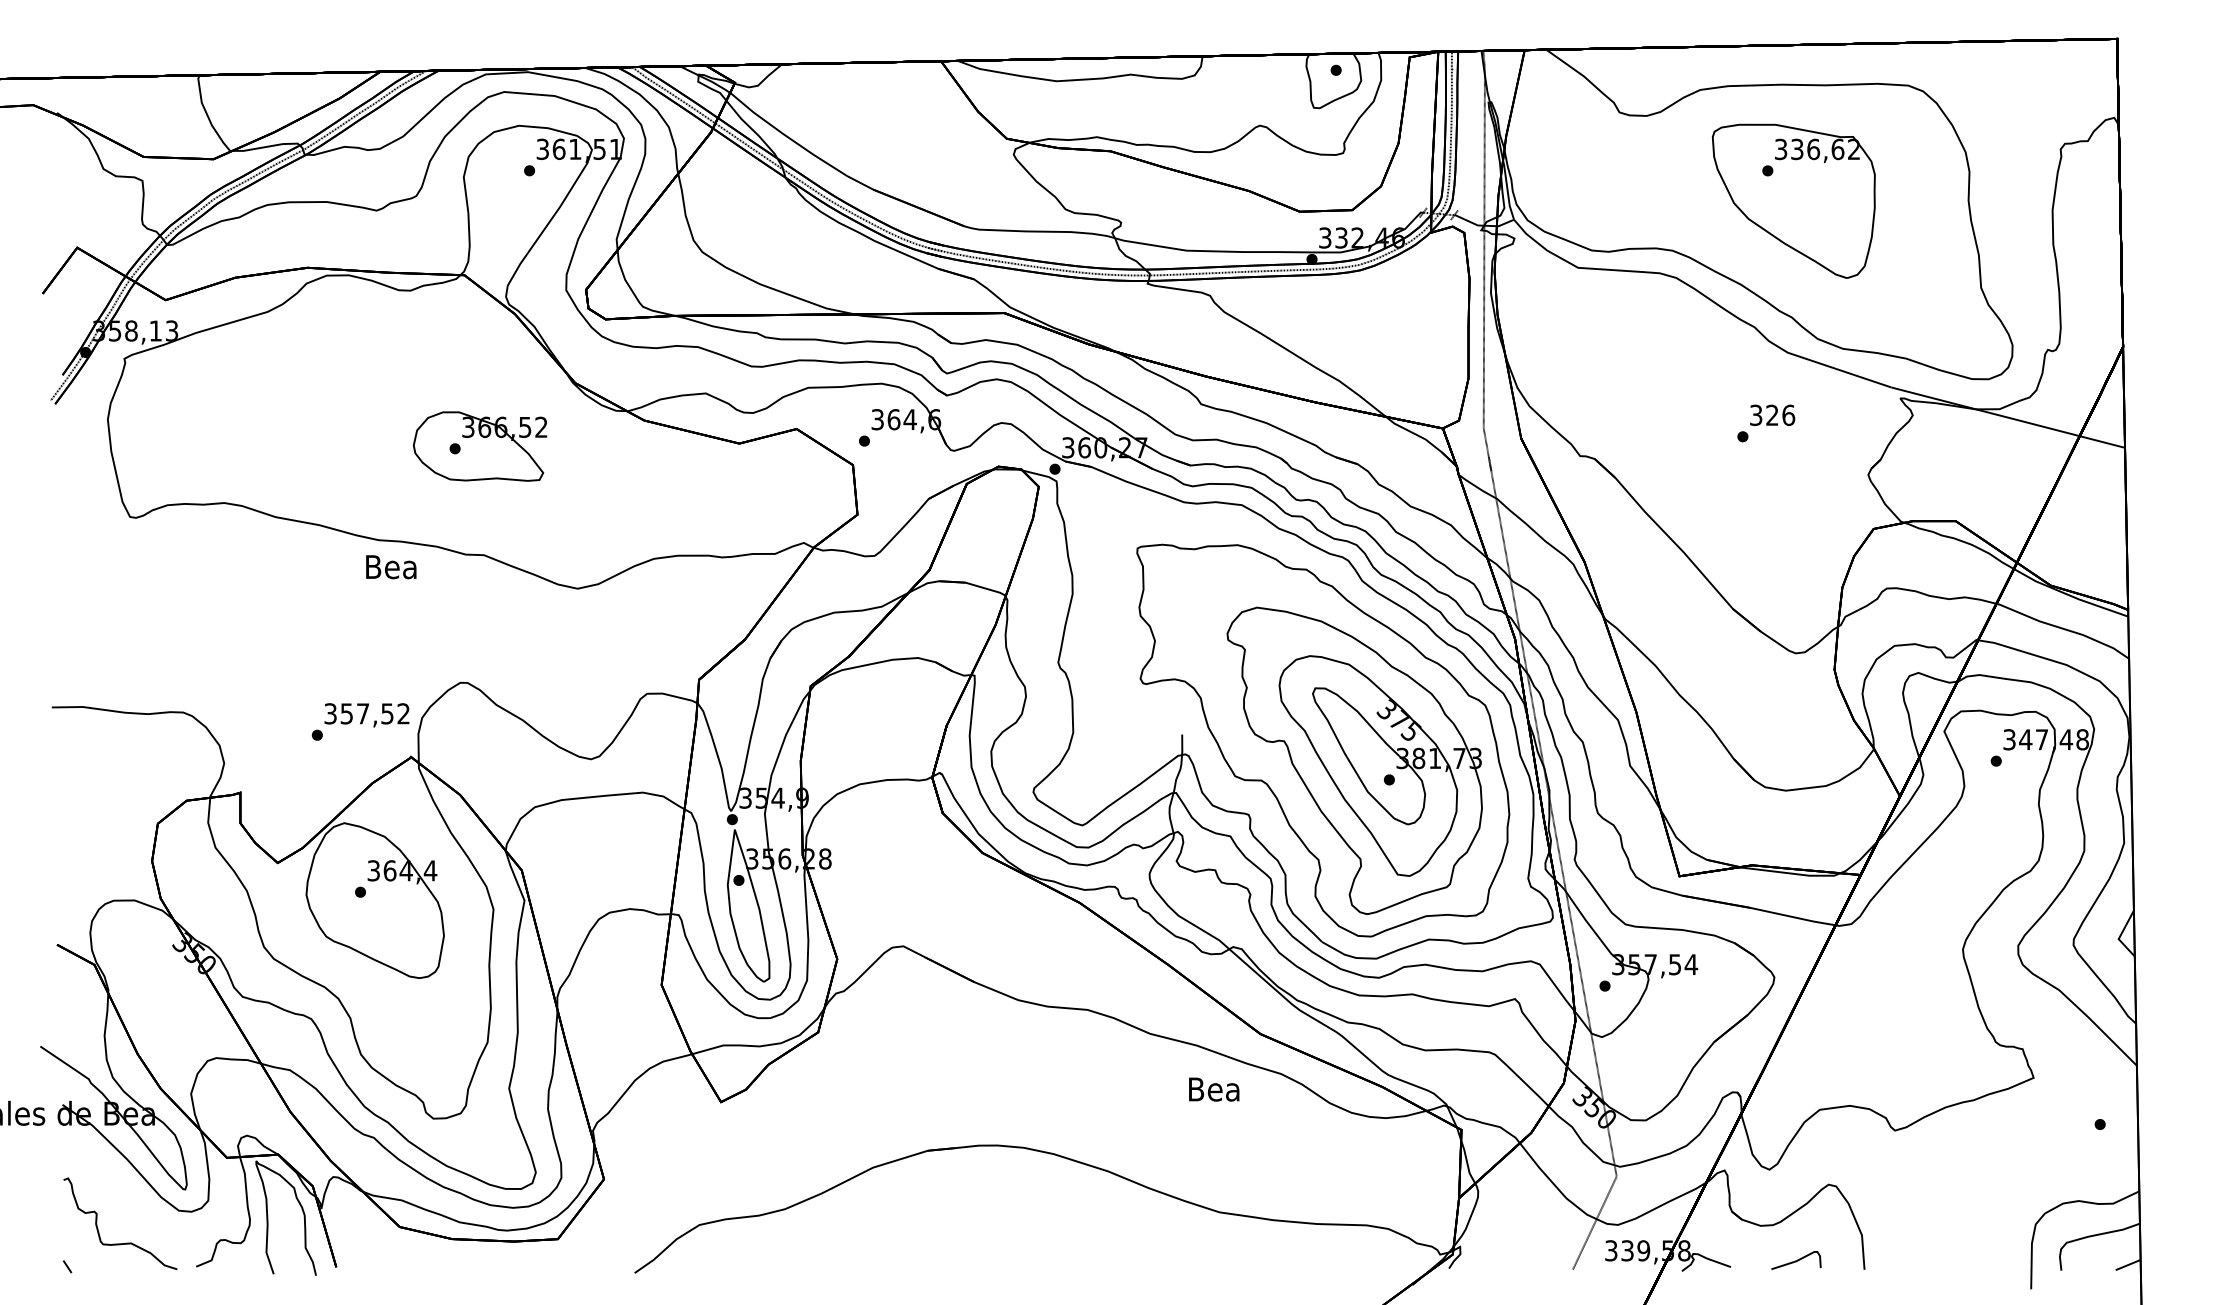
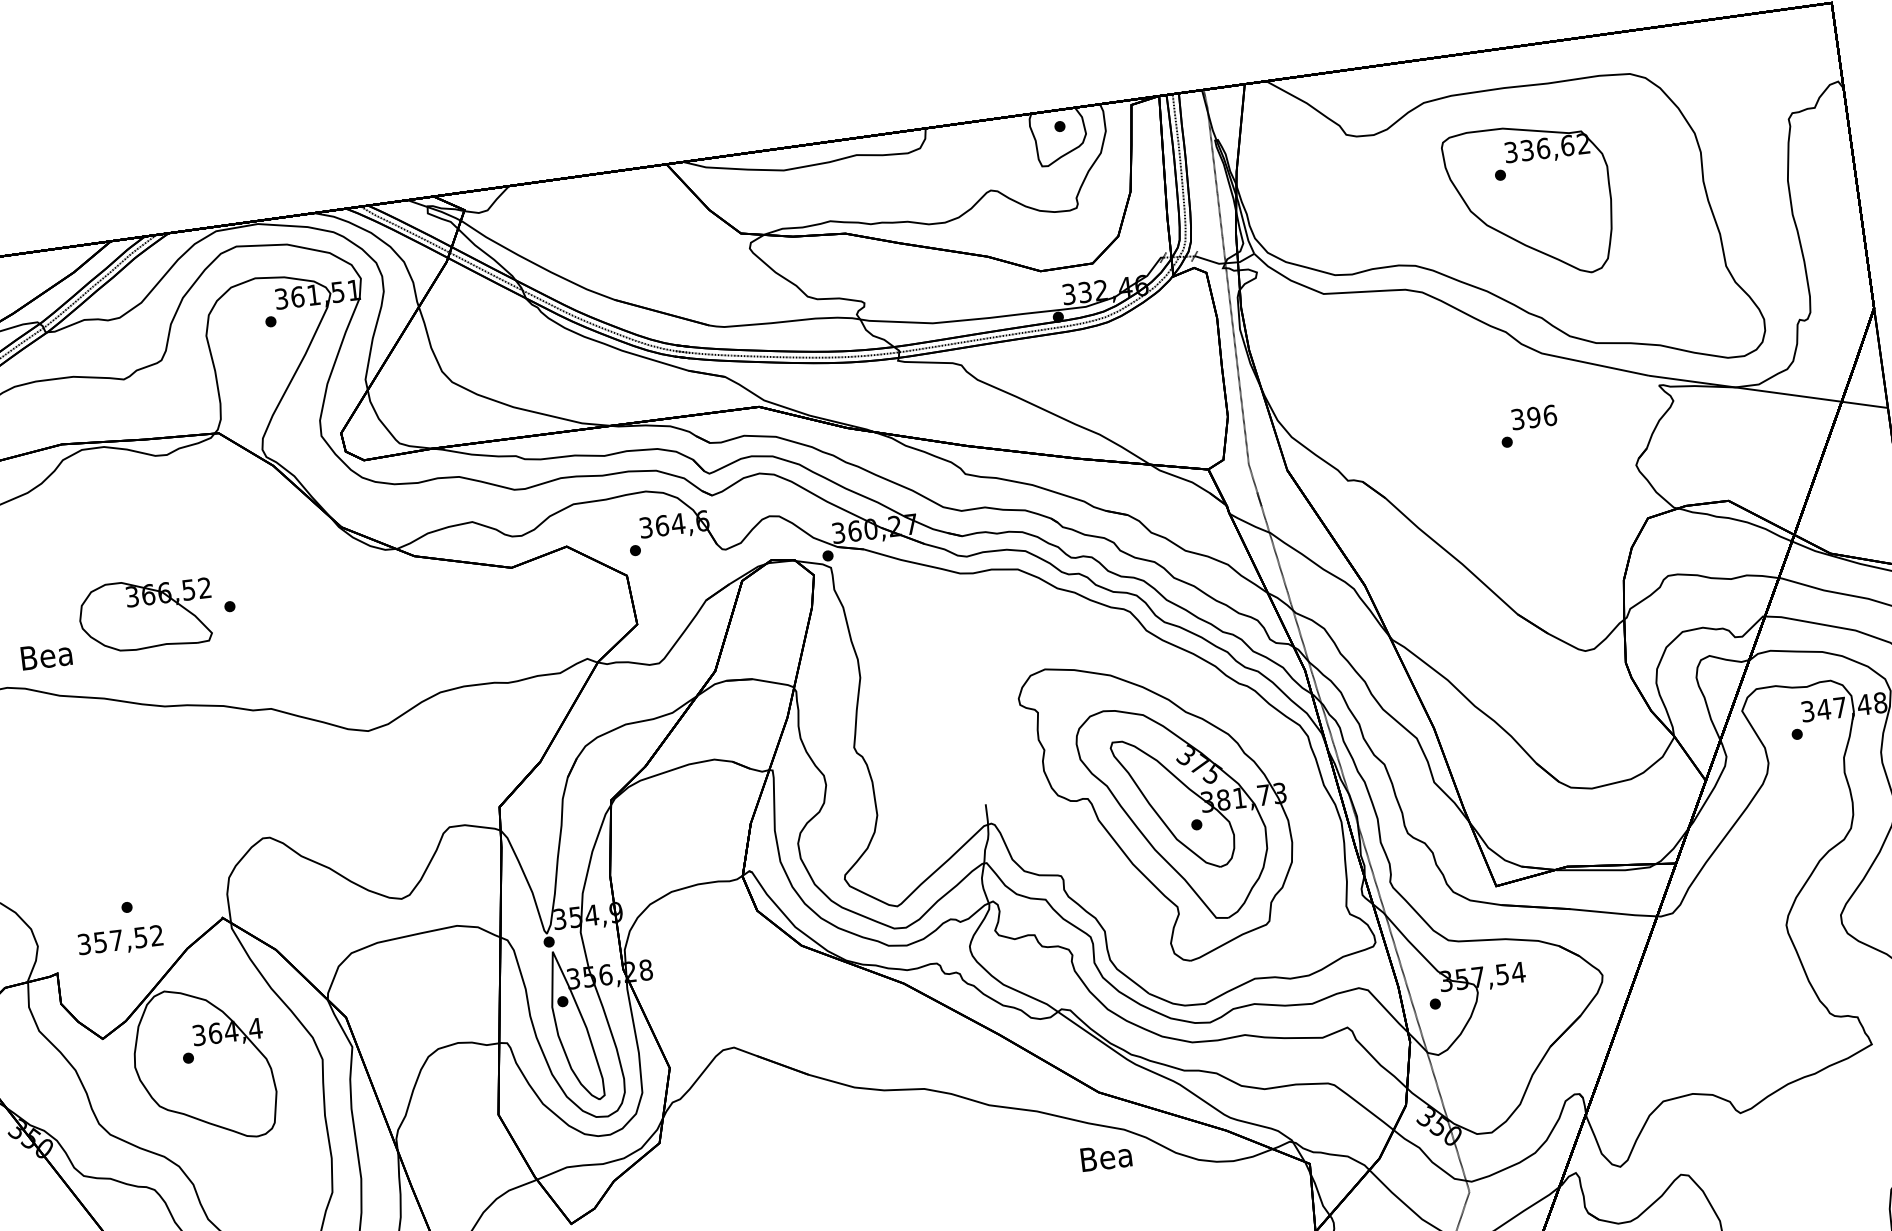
text: (1772, 414) -> (1533, 416), 326 -> 396
part: (479, 446) -> (145, 614), moved
text: (391, 567) -> (46, 656), moved
text: (366, 715) -> (120, 941), moved
part: (1323, 740) -> (1126, 793), removed
text: (1214, 1089) -> (1106, 1157), moved

